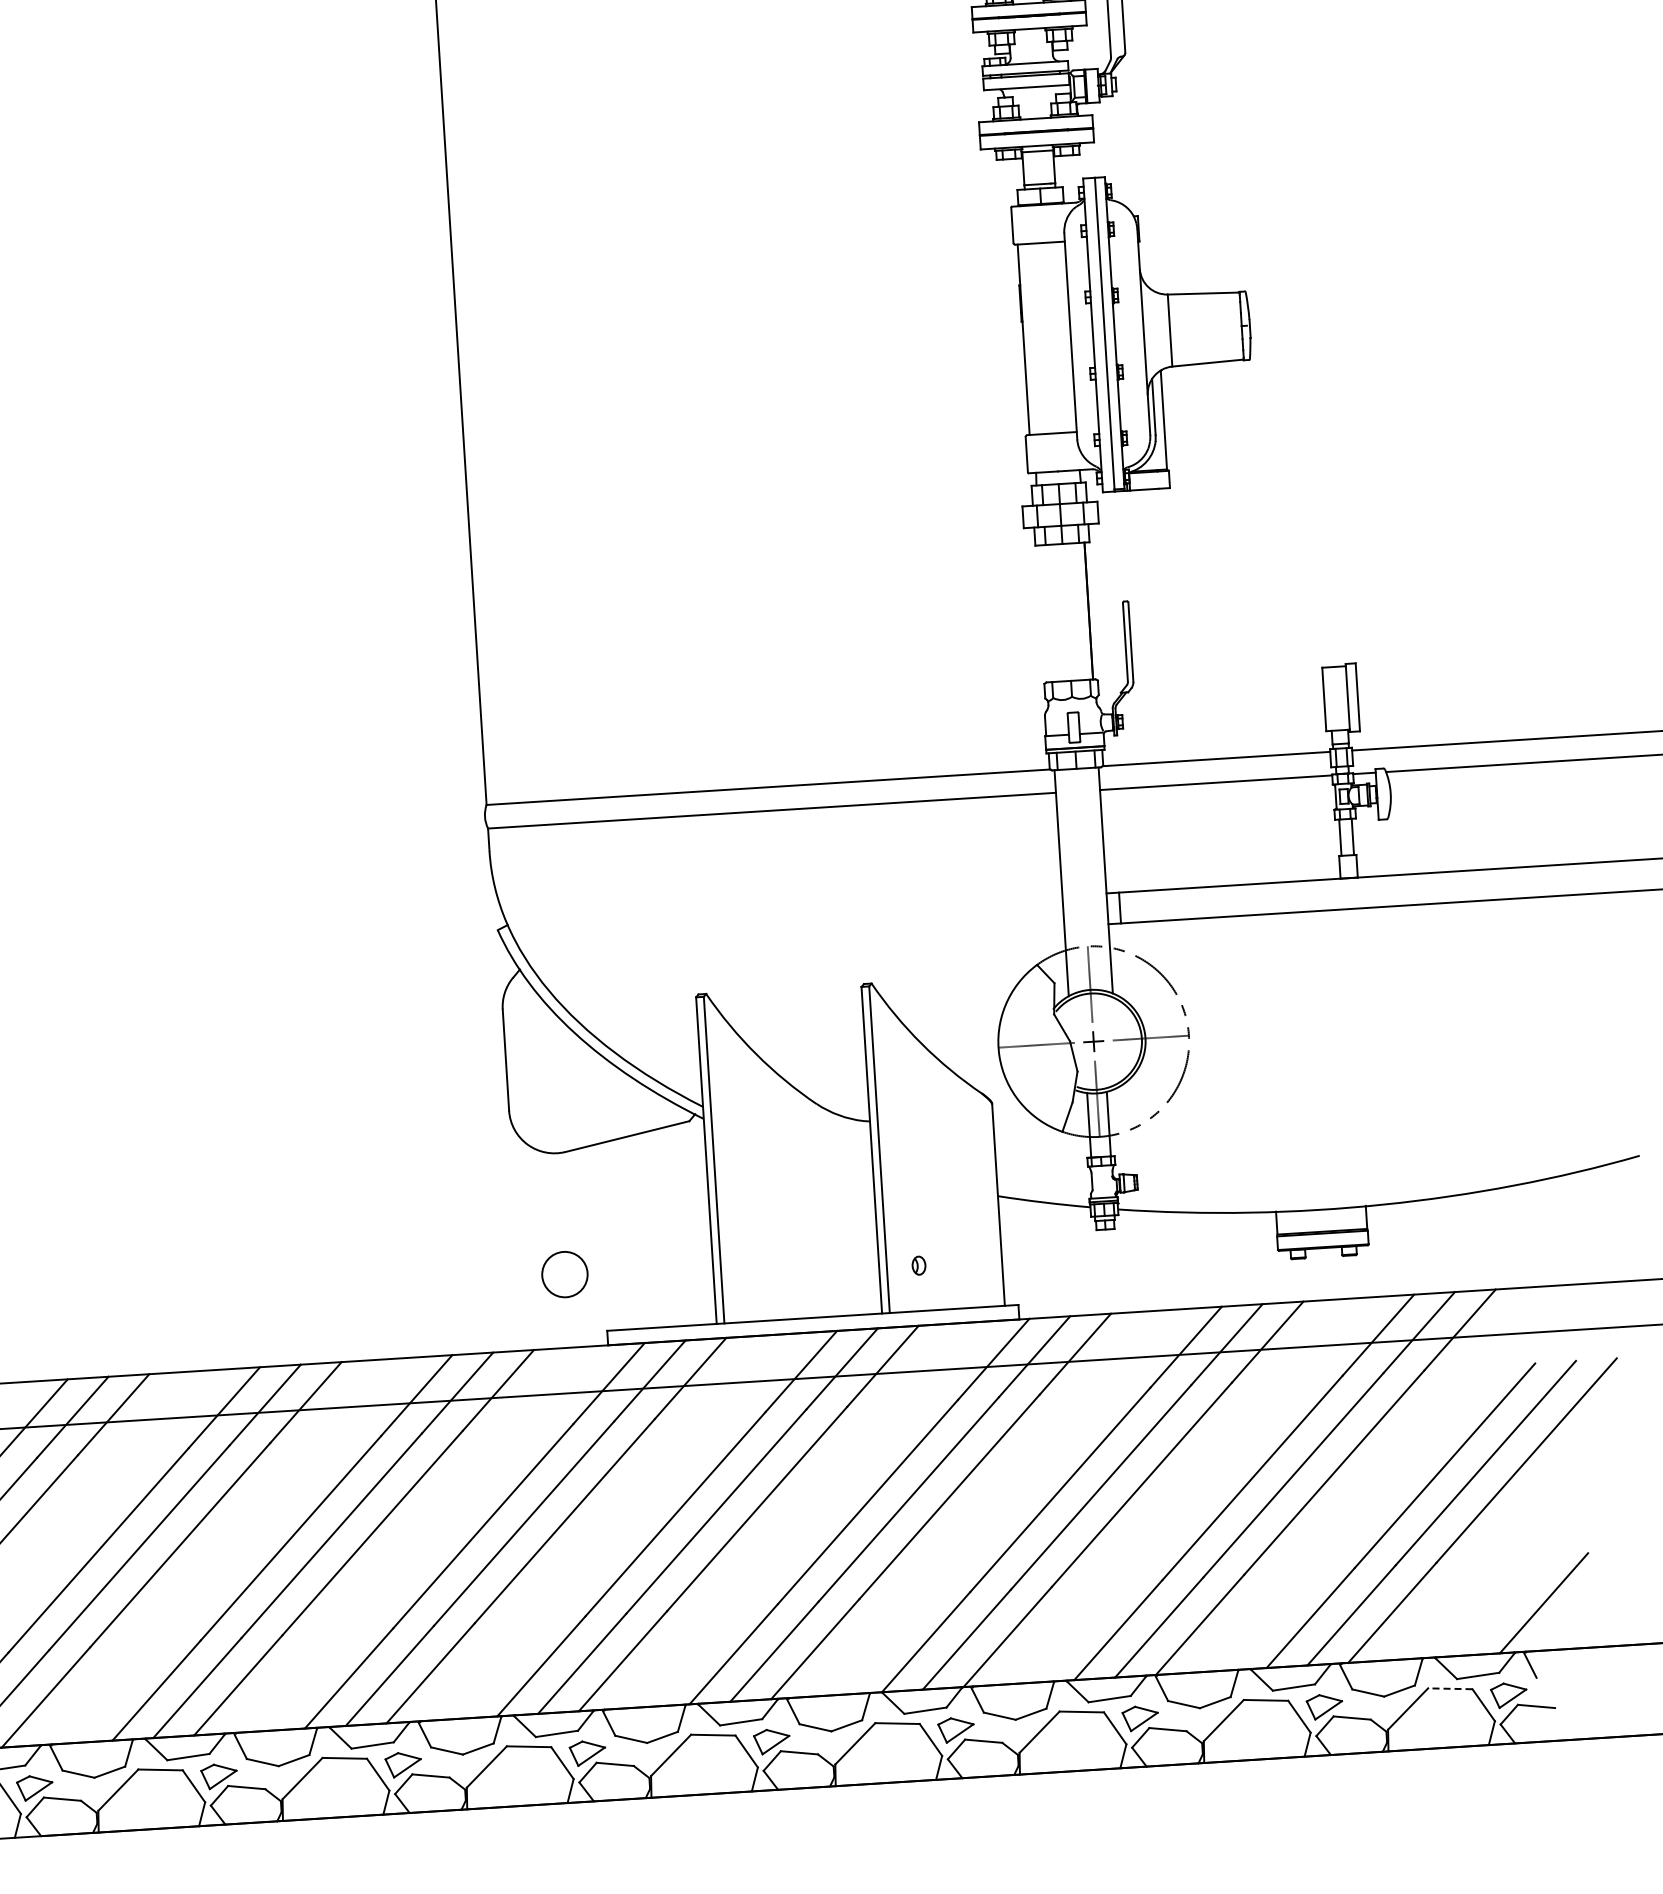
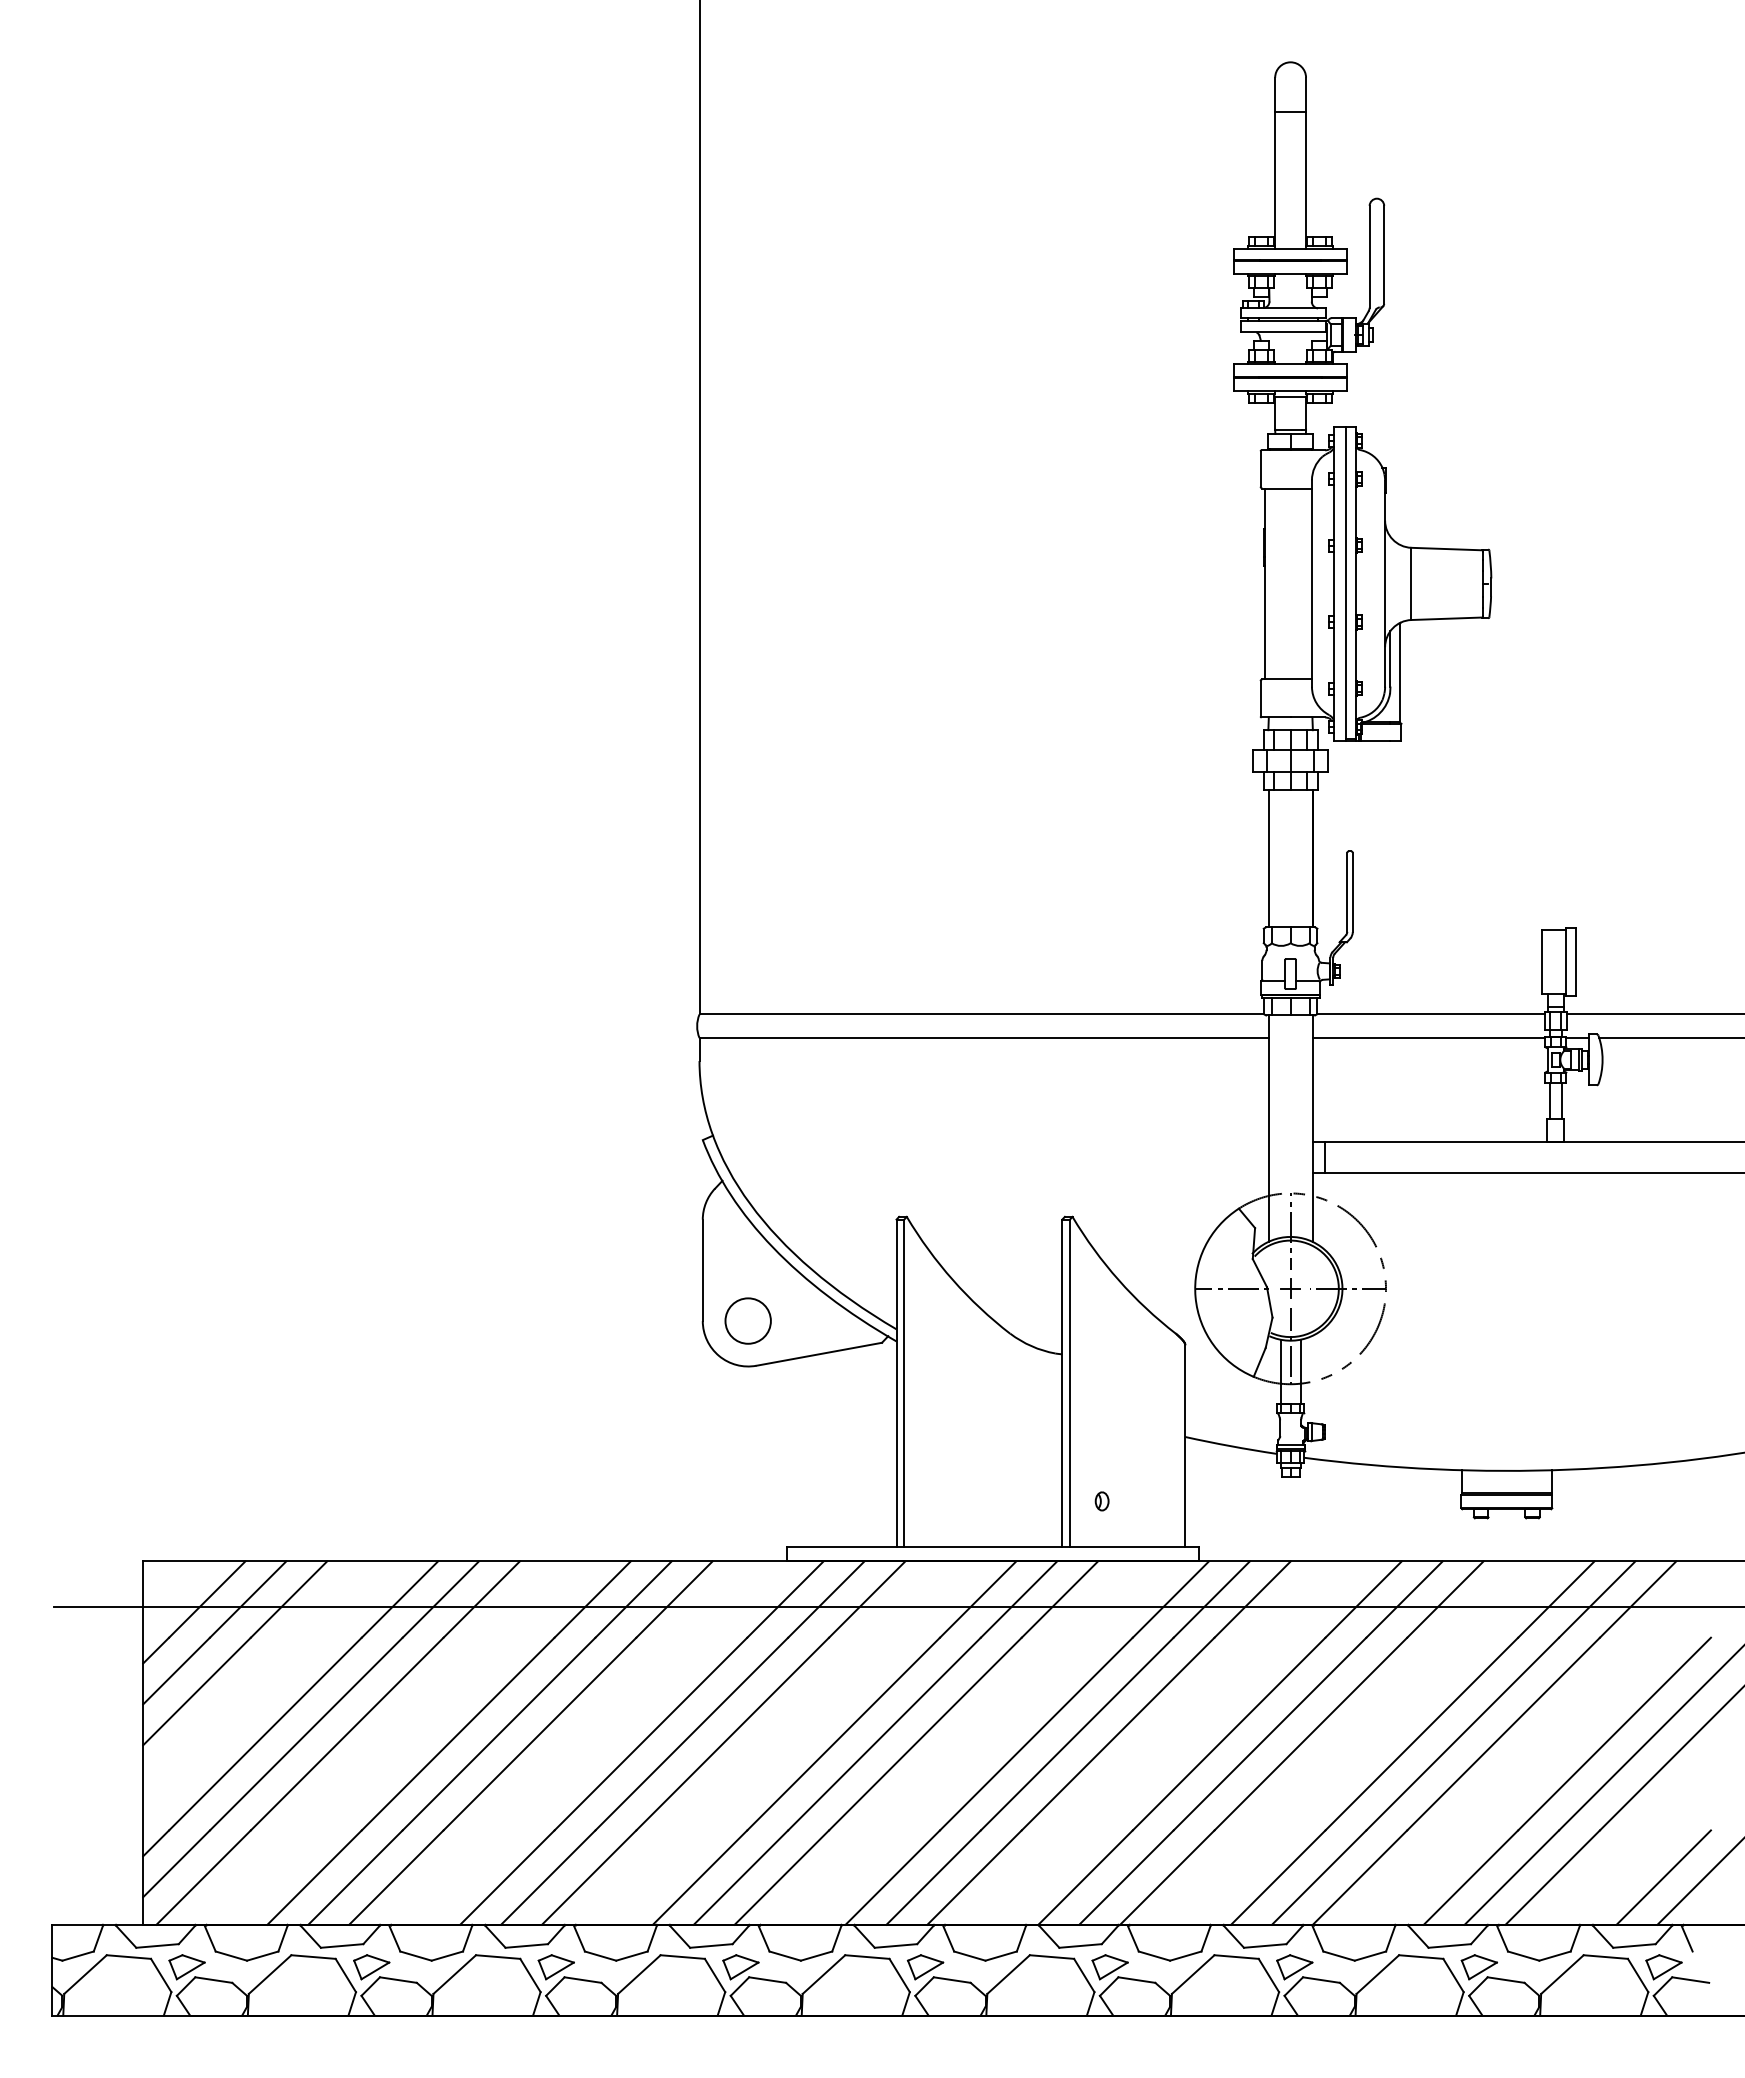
line: (1044, 613) -> (1268, 858), added
circle: (564, 1274) -> (747, 1320), moved
line: (1502, 1605) -> (1663, 1877), added
line: (1450, 1689) -> (1605, 1957), dashed -> solid

